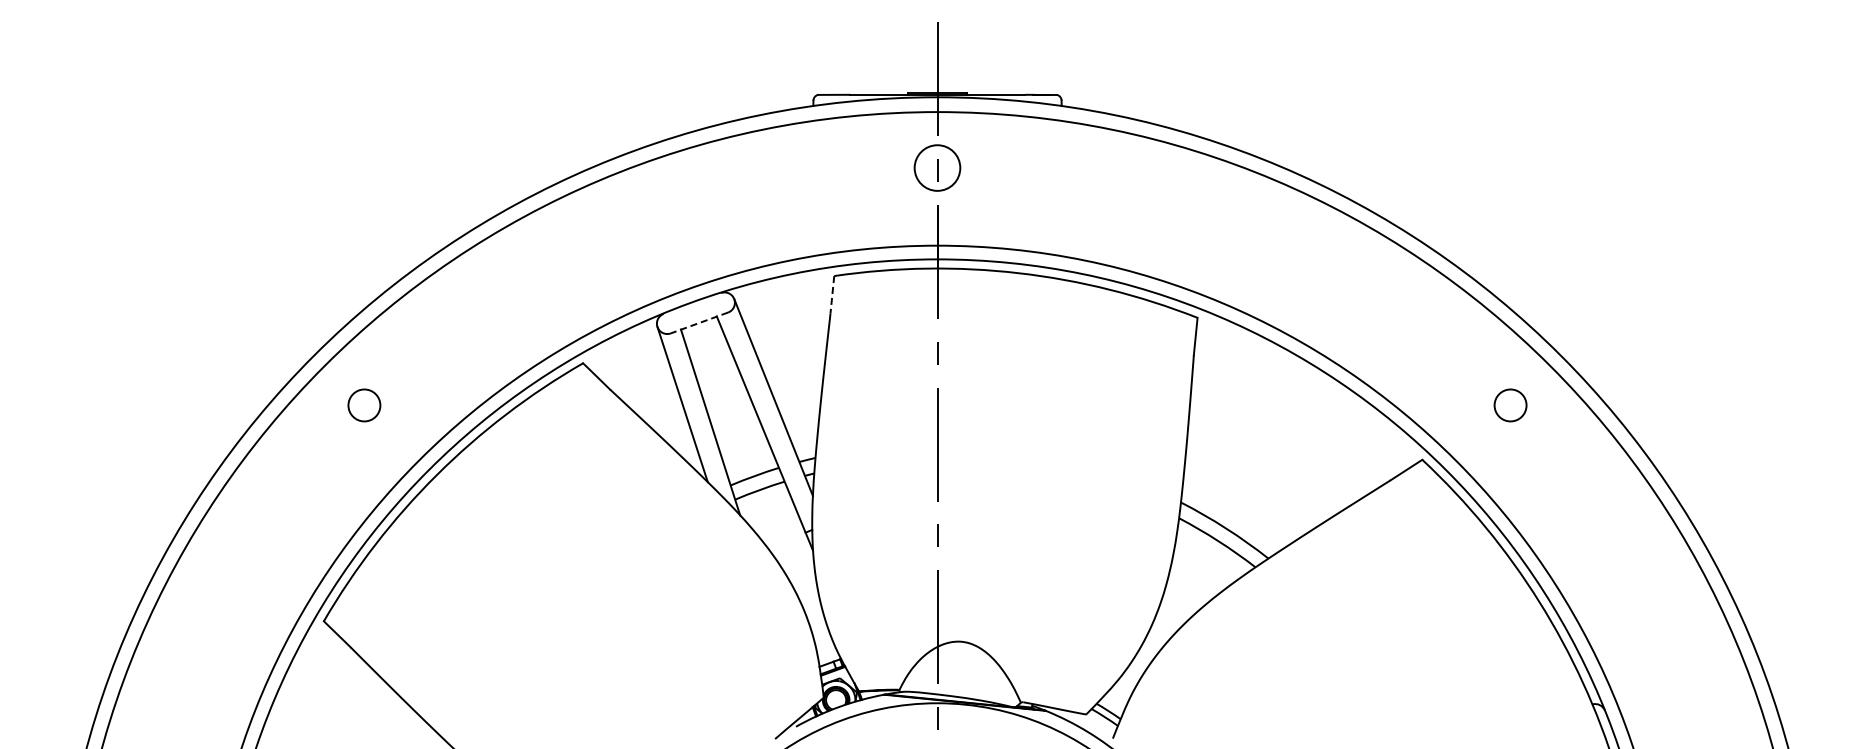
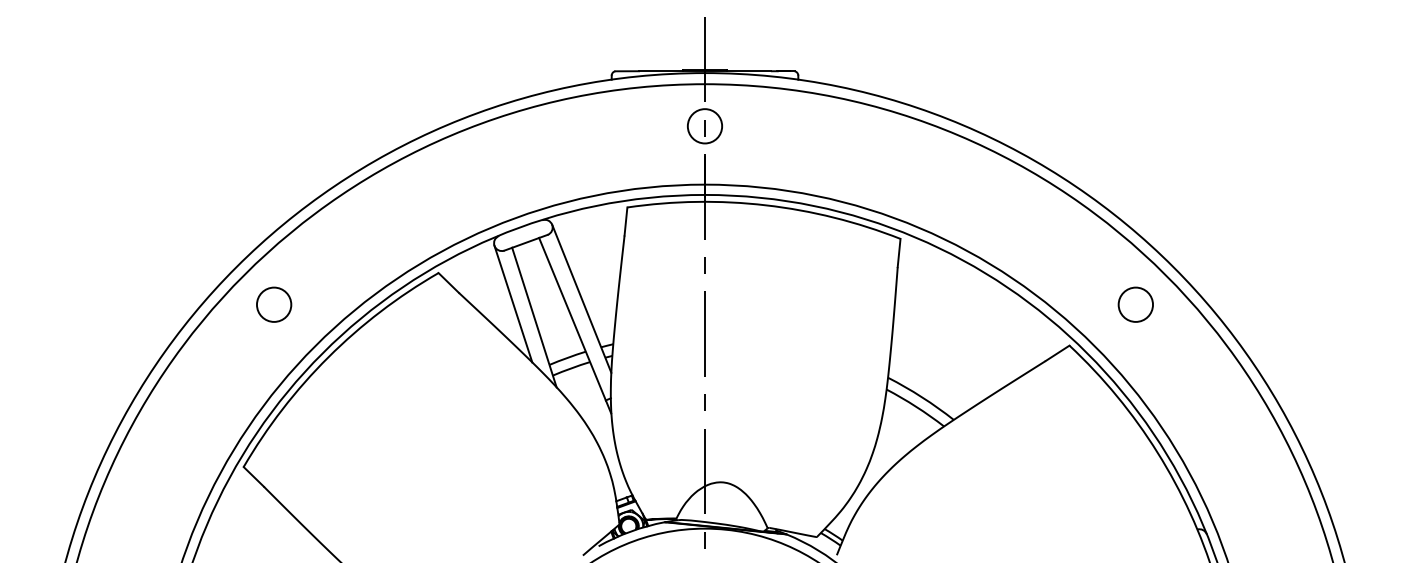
line: (832, 294) -> (626, 221), dashed -> solid
line: (699, 323) -> (526, 243), dashed -> solid
circle: (364, 405) -> (274, 304), size x1.43
circle: (1510, 405) -> (1135, 304), size x1.43

